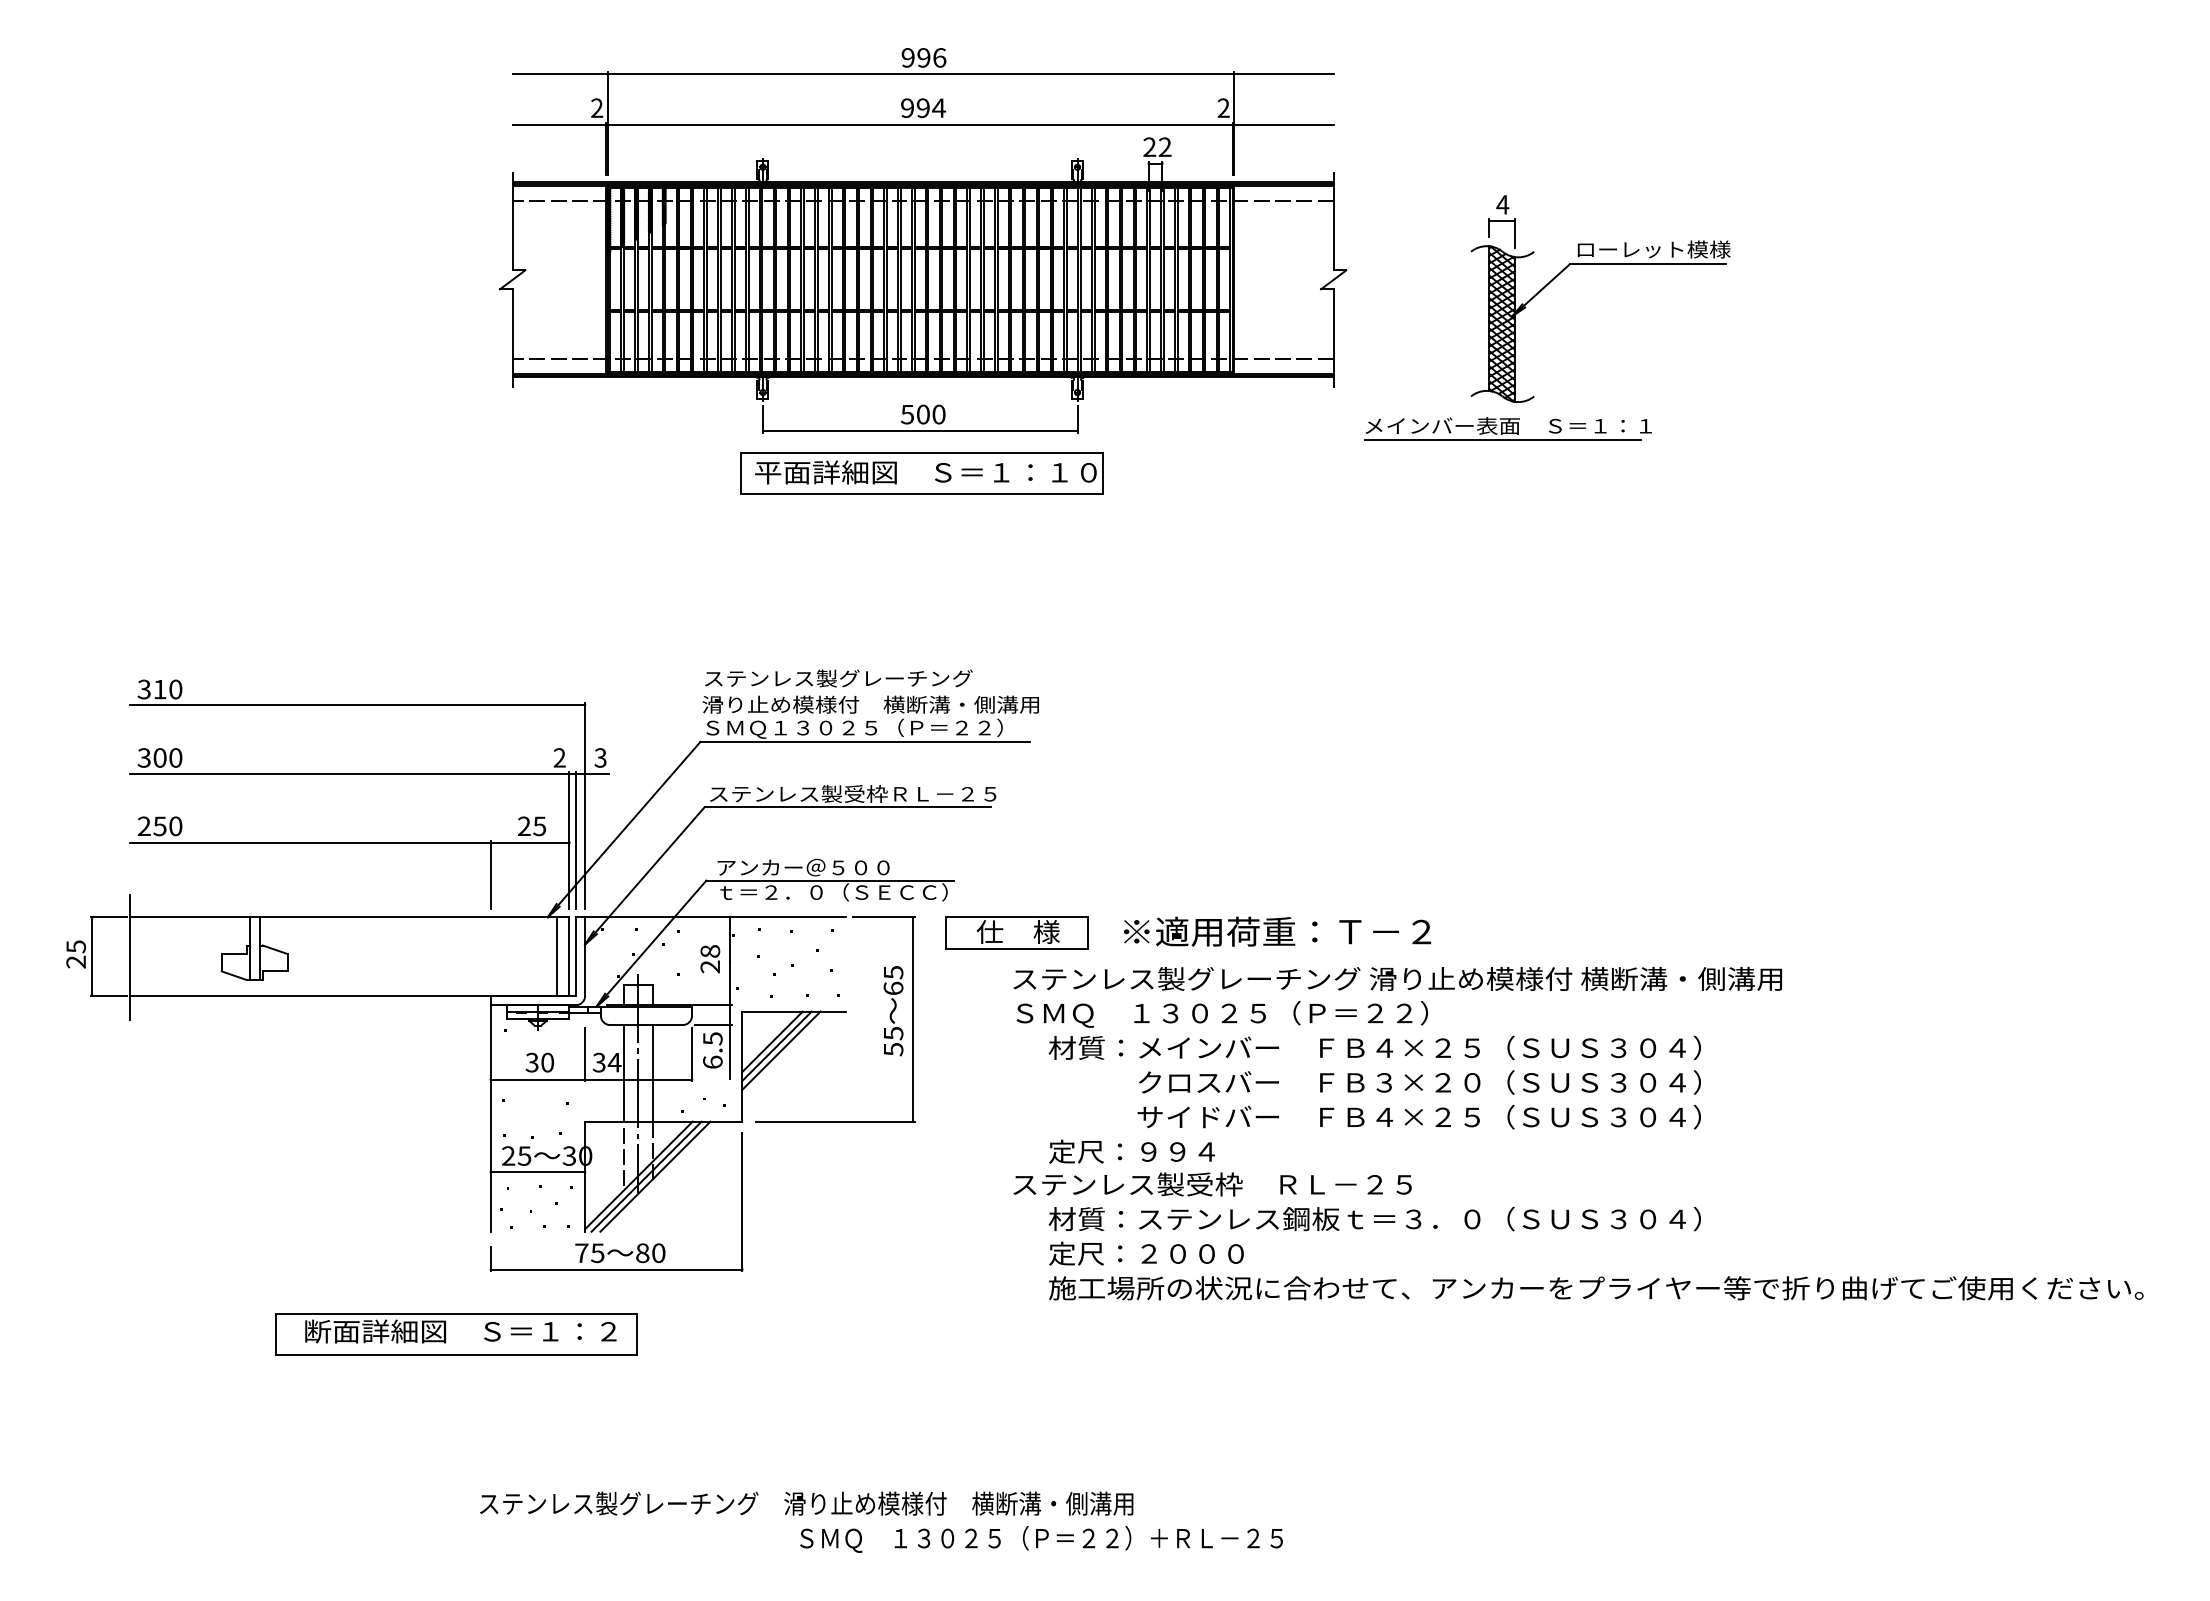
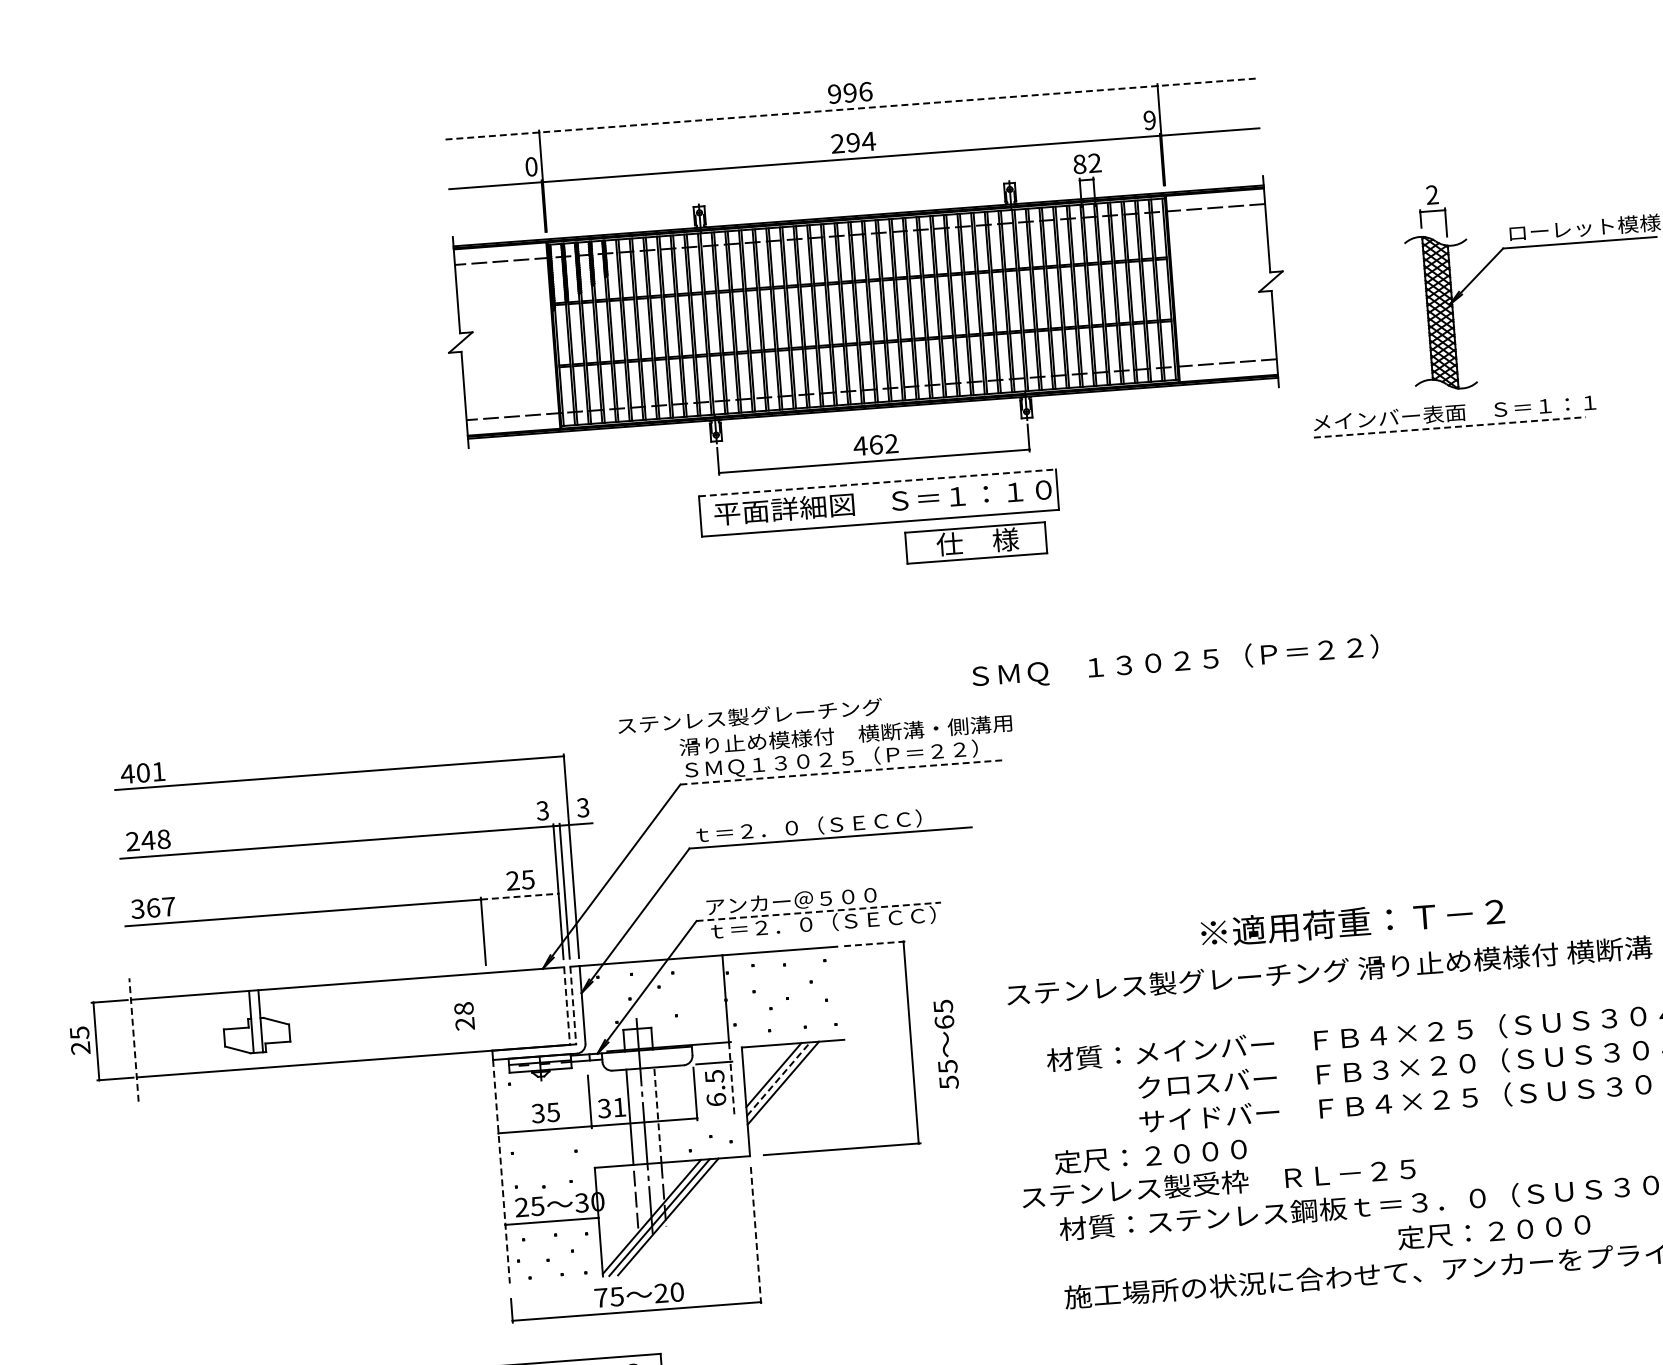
line: (923, 74) -> (851, 109), solid -> dashed
text: (597, 108) -> (531, 167), 2 -> 0
text: (907, 108) -> (837, 144), 994 -> 294
text: (1223, 108) -> (1149, 120), 2 -> 9
text: (1149, 147) -> (1079, 164), 22 -> 82
text: (1502, 204) -> (1432, 194), 4 -> 2
text: (922, 414) -> (875, 444), 500 -> 462
line: (1502, 440) -> (1449, 427), solid -> dashed
line: (921, 452) -> (877, 482), solid -> dashed
text: (838, 678) -> (749, 716), moved
text: (159, 689) -> (142, 772), 310 -> 401
line: (865, 741) -> (843, 771), solid -> dashed
text: (159, 757) -> (147, 840), 300 -> 248
text: (559, 757) -> (542, 810), 2 -> 3
text: (853, 793) -> (835, 824), ステンレス製受枠ＲＬ－２５ -> ｔ＝２．０（ＳＥＣＣ）
text: (159, 826) -> (152, 908), 250 -> 367
line: (530, 842) -> (520, 896), solid -> dashed
line: (830, 880) -> (819, 911), solid -> dashed
line: (884, 917) -> (875, 944), solid -> dashed
text: (1277, 931) -> (1352, 922), moved
part: (1016, 932) -> (975, 542), moved
line: (556, 956) -> (554, 1006), removed
line: (130, 957) -> (134, 1039), solid -> dashed
line: (569, 957) -> (567, 1007), solid -> dashed
line: (575, 957) -> (573, 1006), solid -> dashed
text: (710, 959) -> (464, 1016), moved
text: (893, 1011) -> (946, 1045), moved
text: (1221, 1014) -> (1174, 662), moved
line: (729, 1041) -> (731, 1078), solid -> dashed
line: (777, 1045) -> (779, 1078), solid -> dashed
text: (547, 1062) -> (553, 1112), 30 -> 35
text: (614, 1062) -> (619, 1107), 34 -> 31
line: (652, 1072) -> (657, 1114), solid -> dashed
line: (490, 1119) -> (501, 1172), solid -> dashed
text: (1192, 1151) -> (1196, 1152), 定尺：９９４ -> 定尺：２０００
line: (742, 1202) -> (756, 1235), solid -> dashed
text: (642, 1253) -> (661, 1293), 80 -> 20
text: (1146, 1253) -> (1494, 1231), moved

